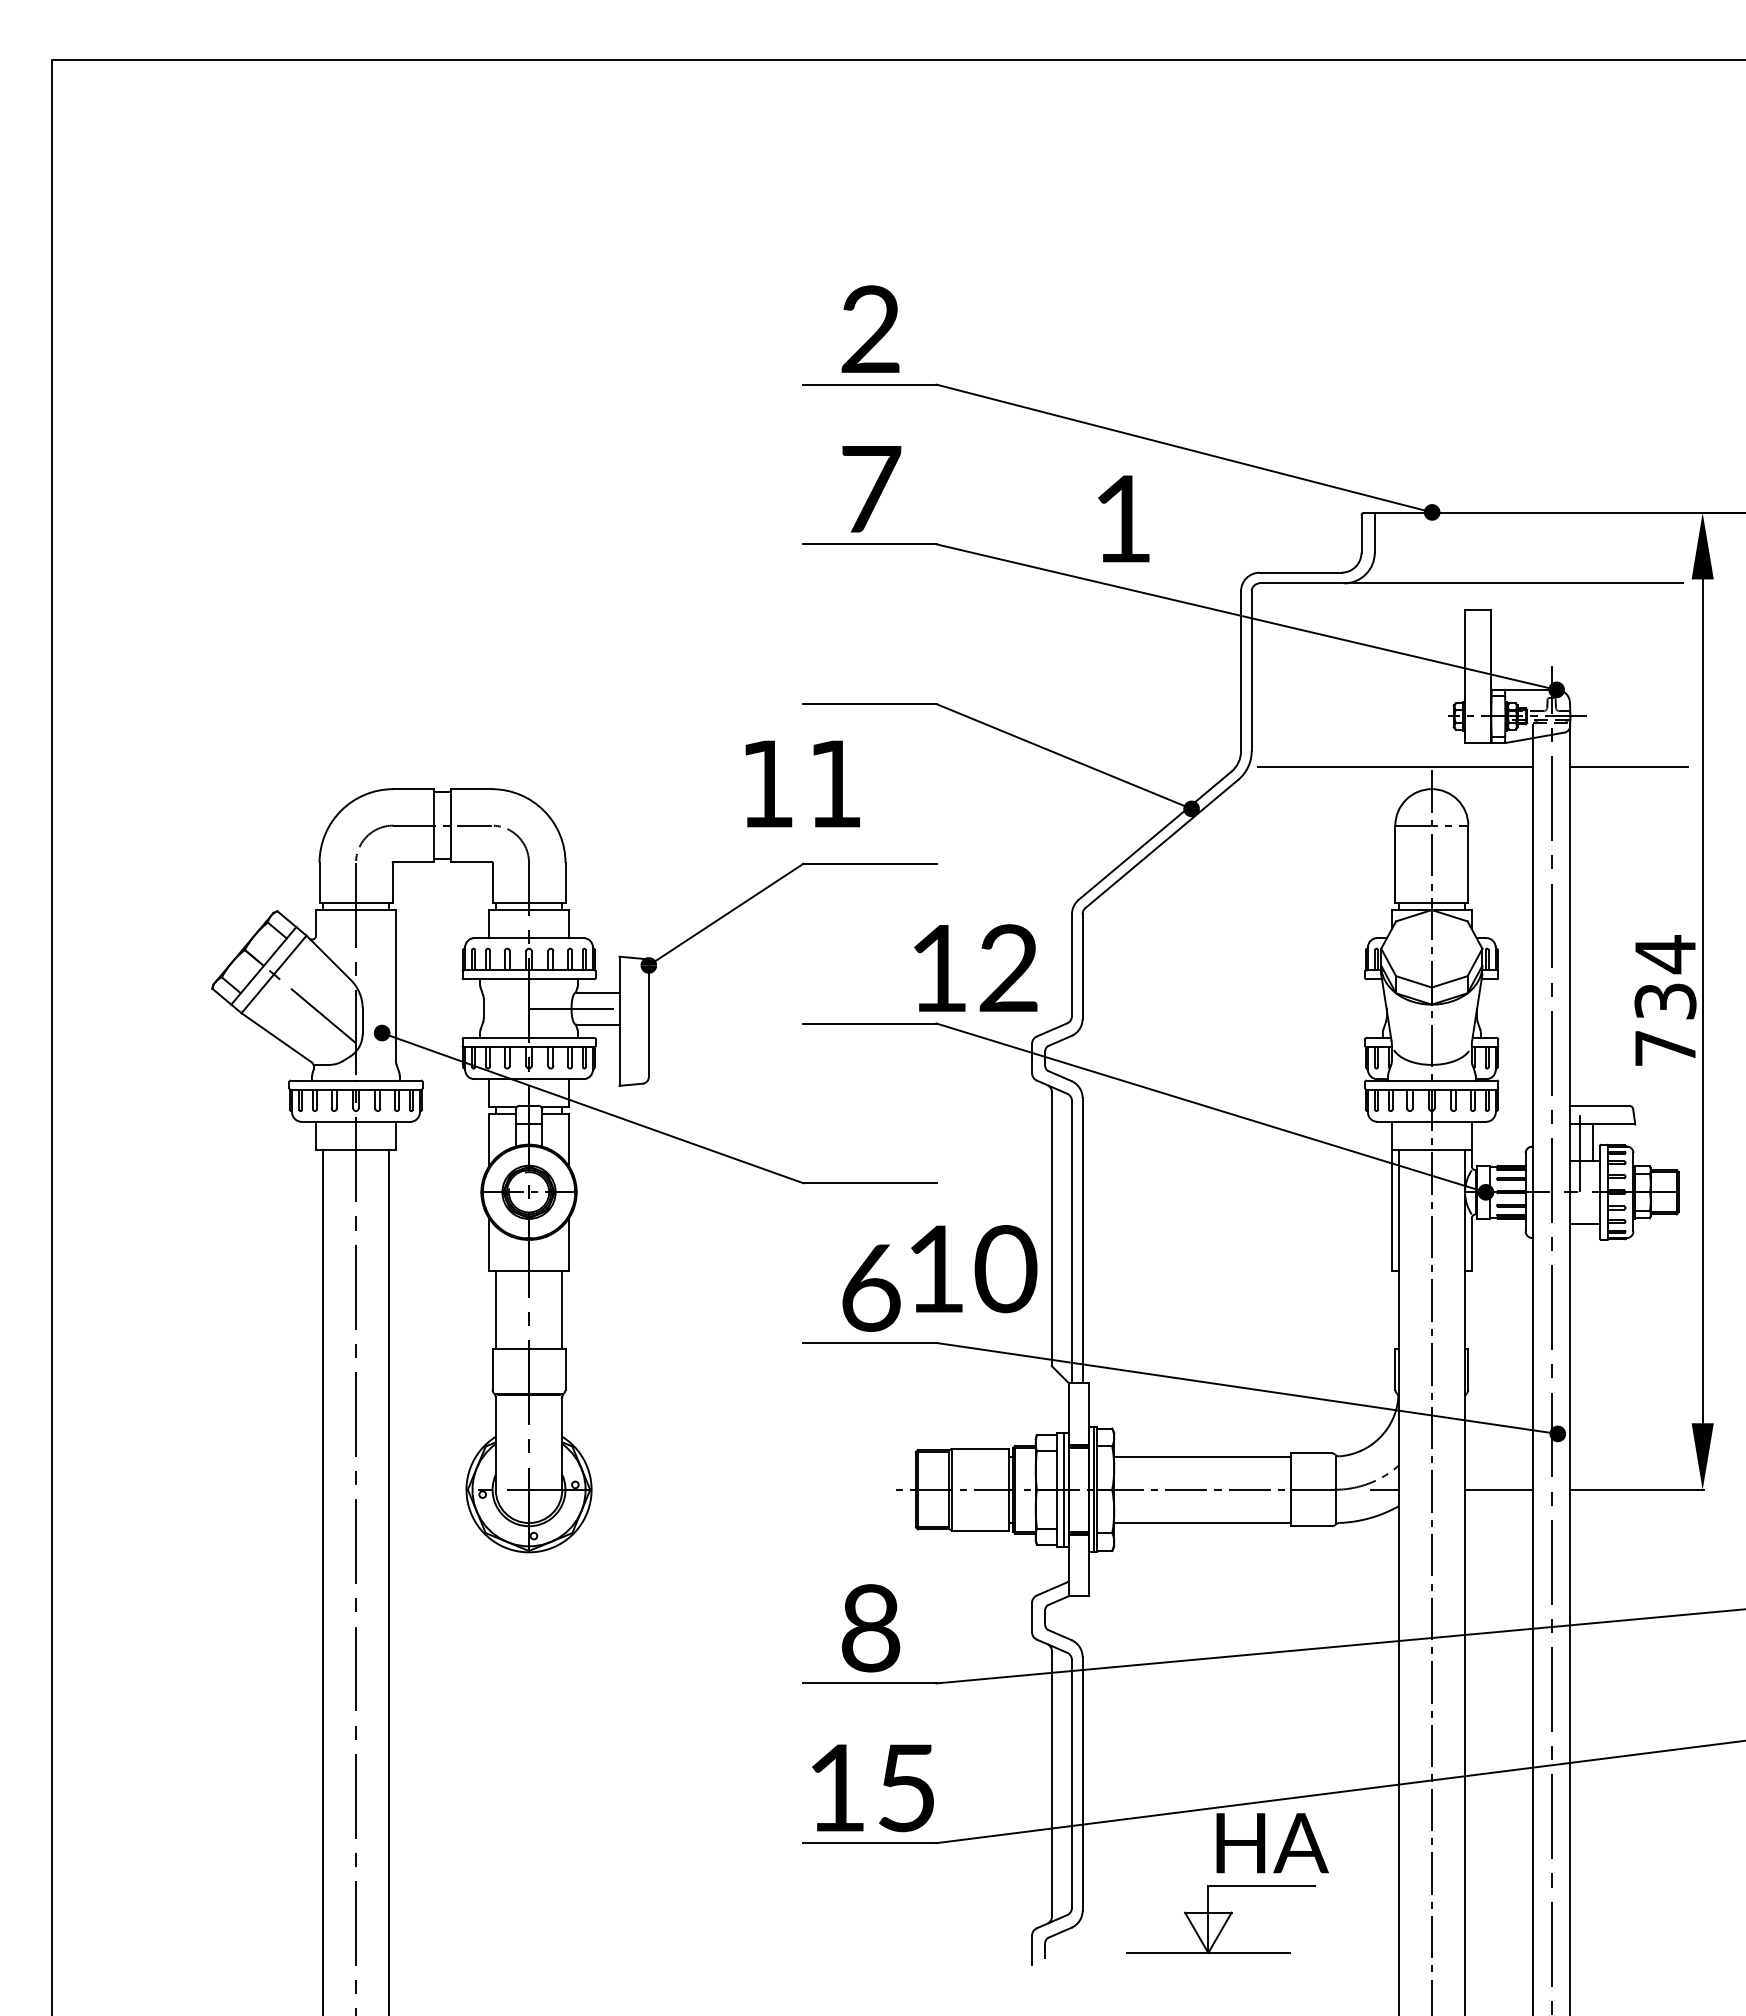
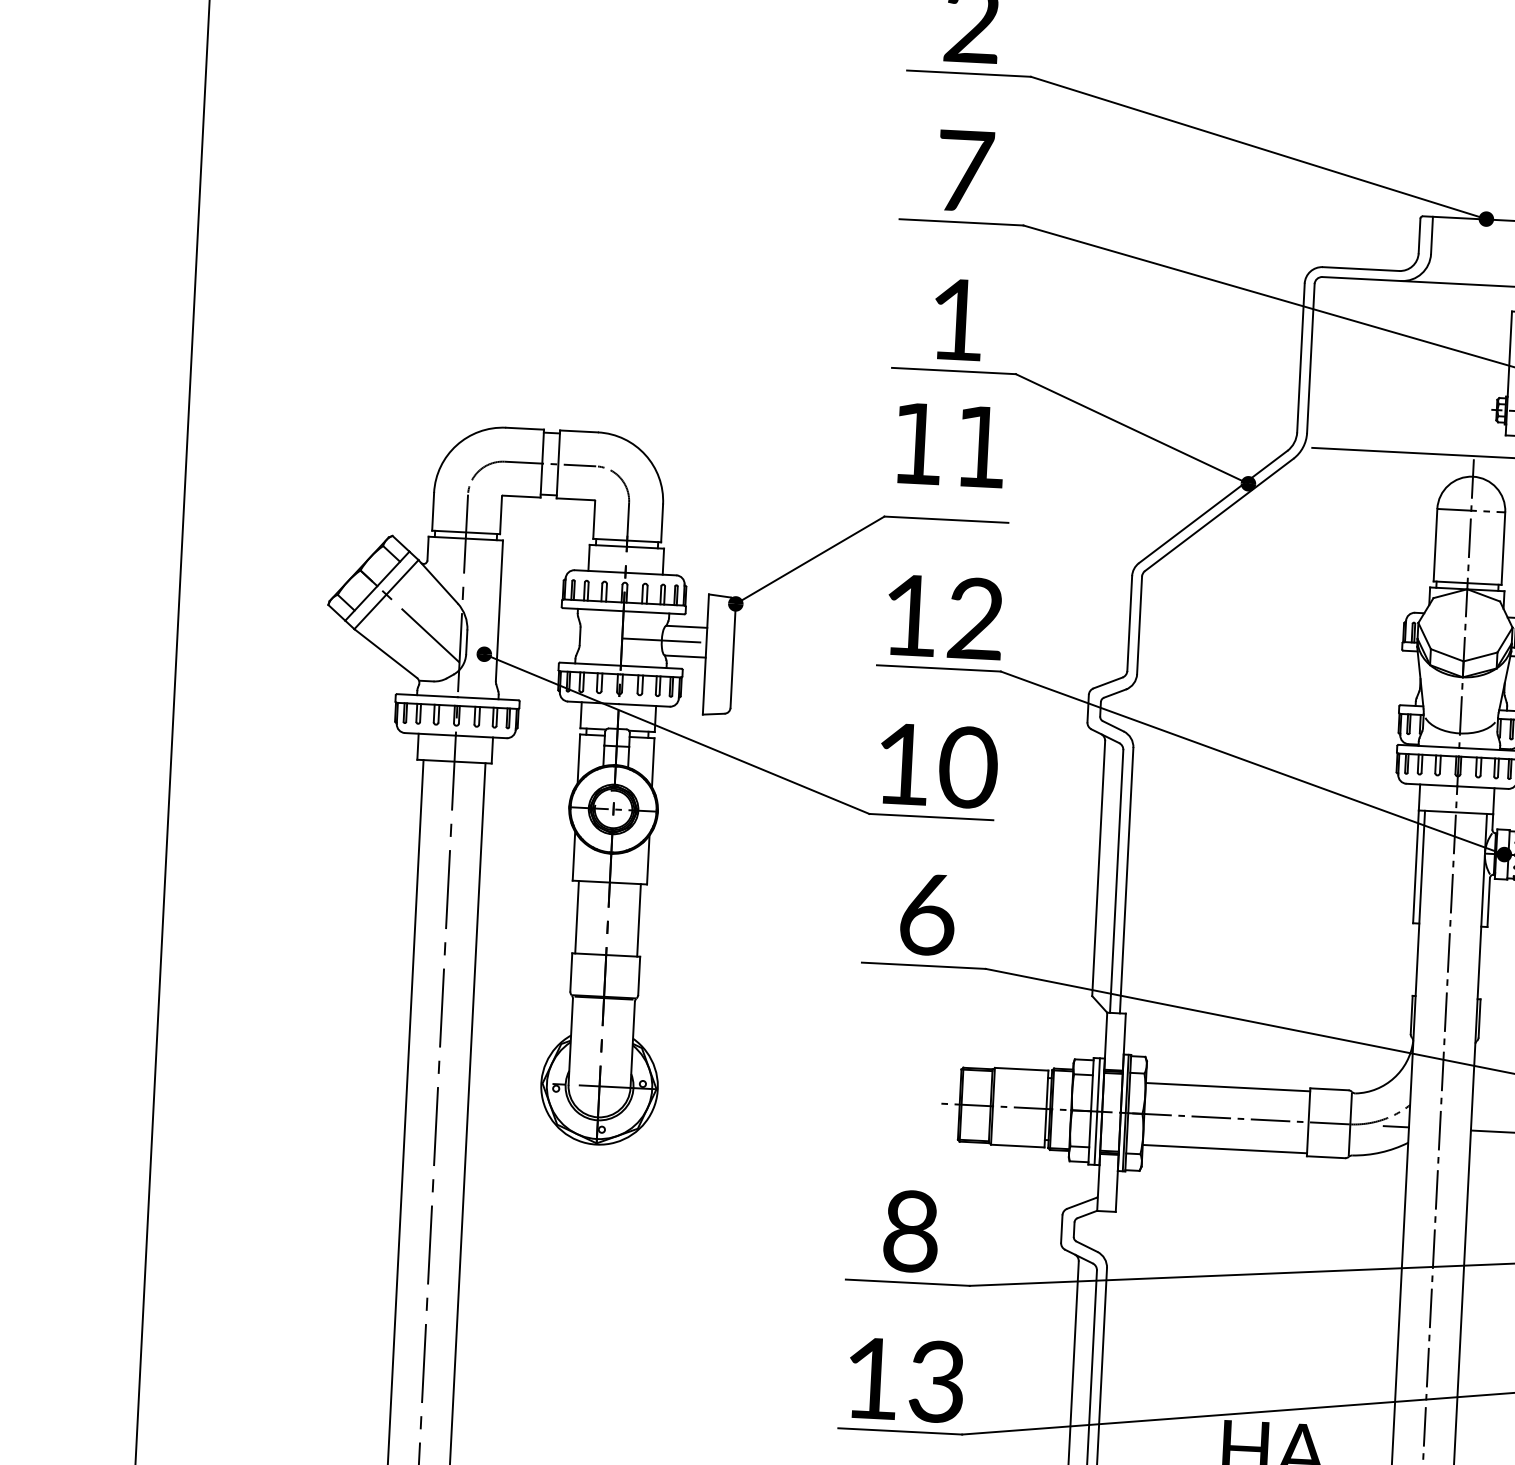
text: (1123, 518) -> (958, 319), moved
text: (802, 783) -> (950, 444), moved
text: (975, 967) -> (944, 616), moved
text: (974, 1269) -> (939, 766), moved
text: (906, 1787) -> (936, 1381), 15 -> 13

